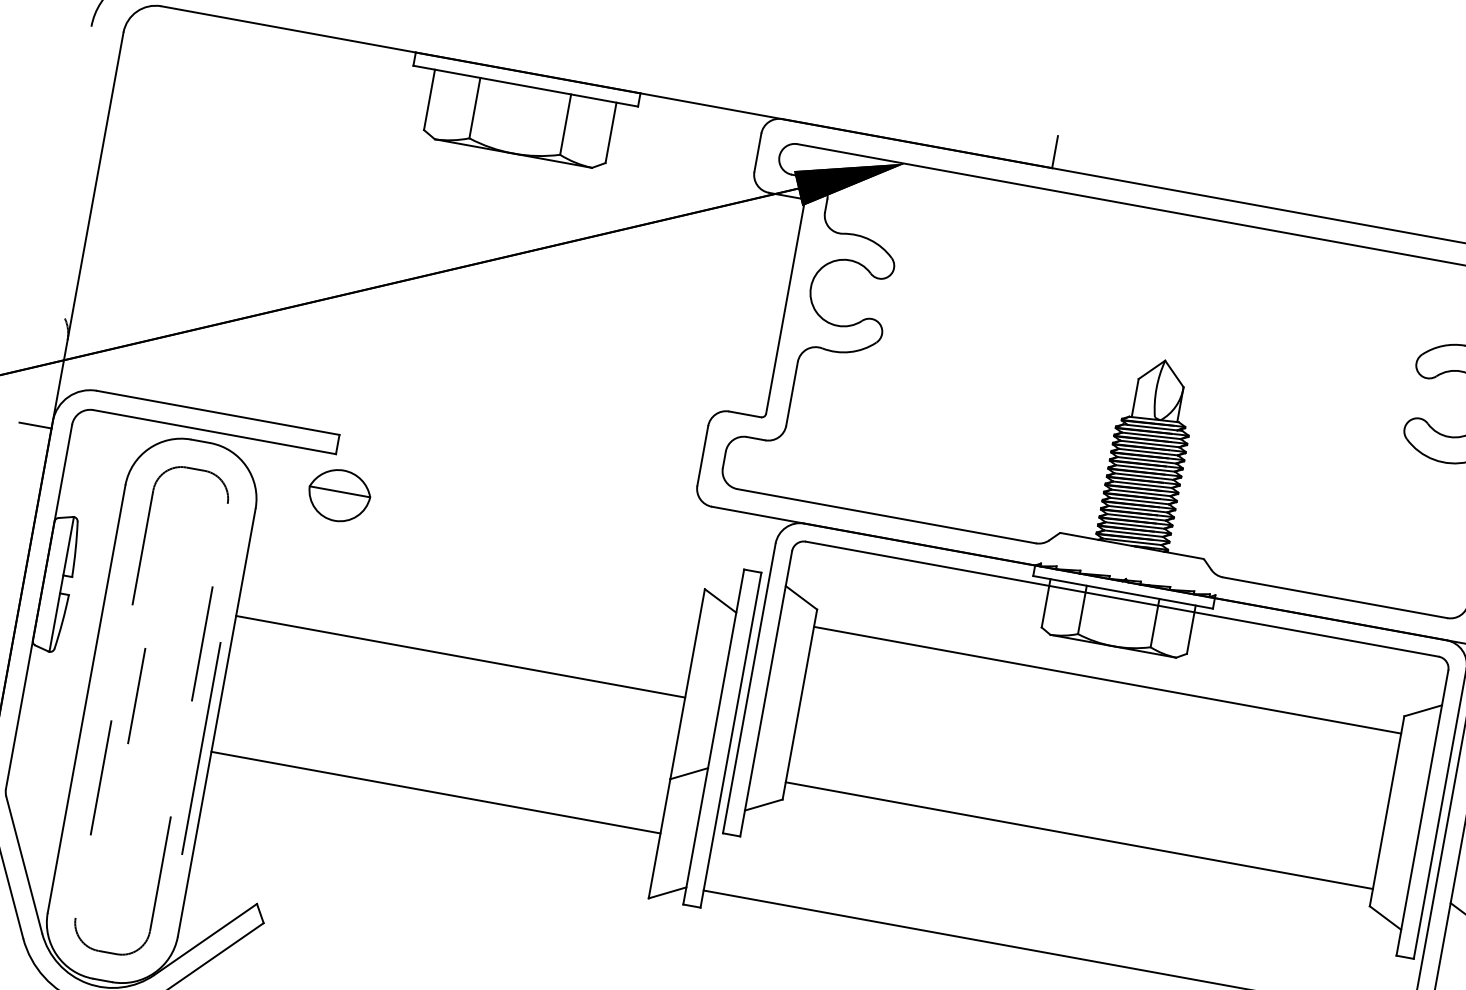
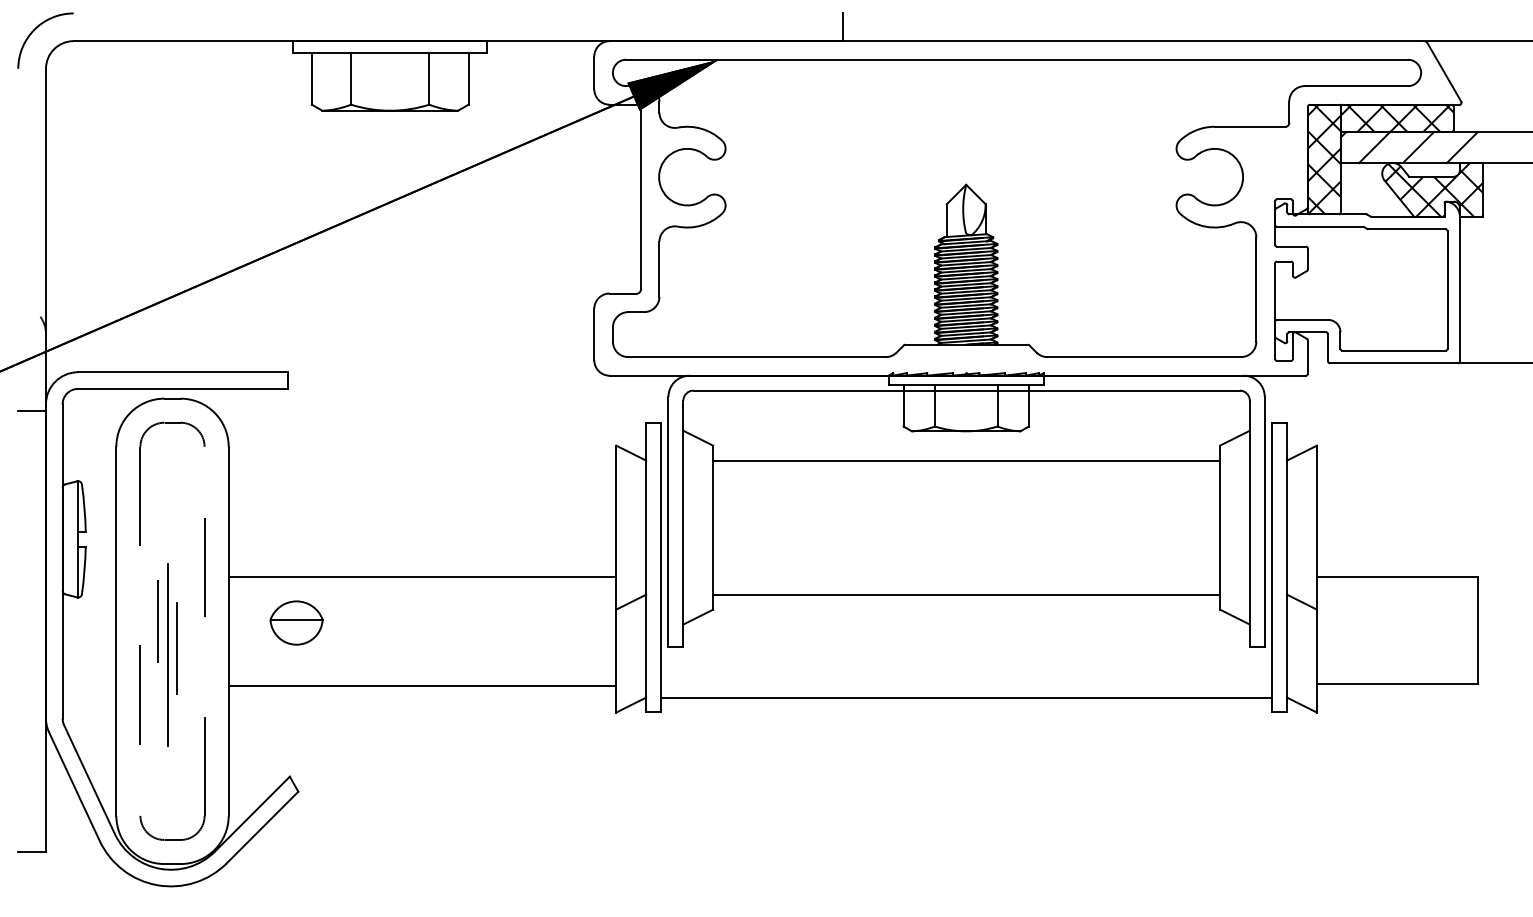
part: (339, 495) -> (296, 622), moved
line: (460, 657) -> (422, 577), moved
line: (153, 731) -> (177, 648), added
line: (201, 747) -> (167, 654), moved
line: (435, 792) -> (422, 685), moved

